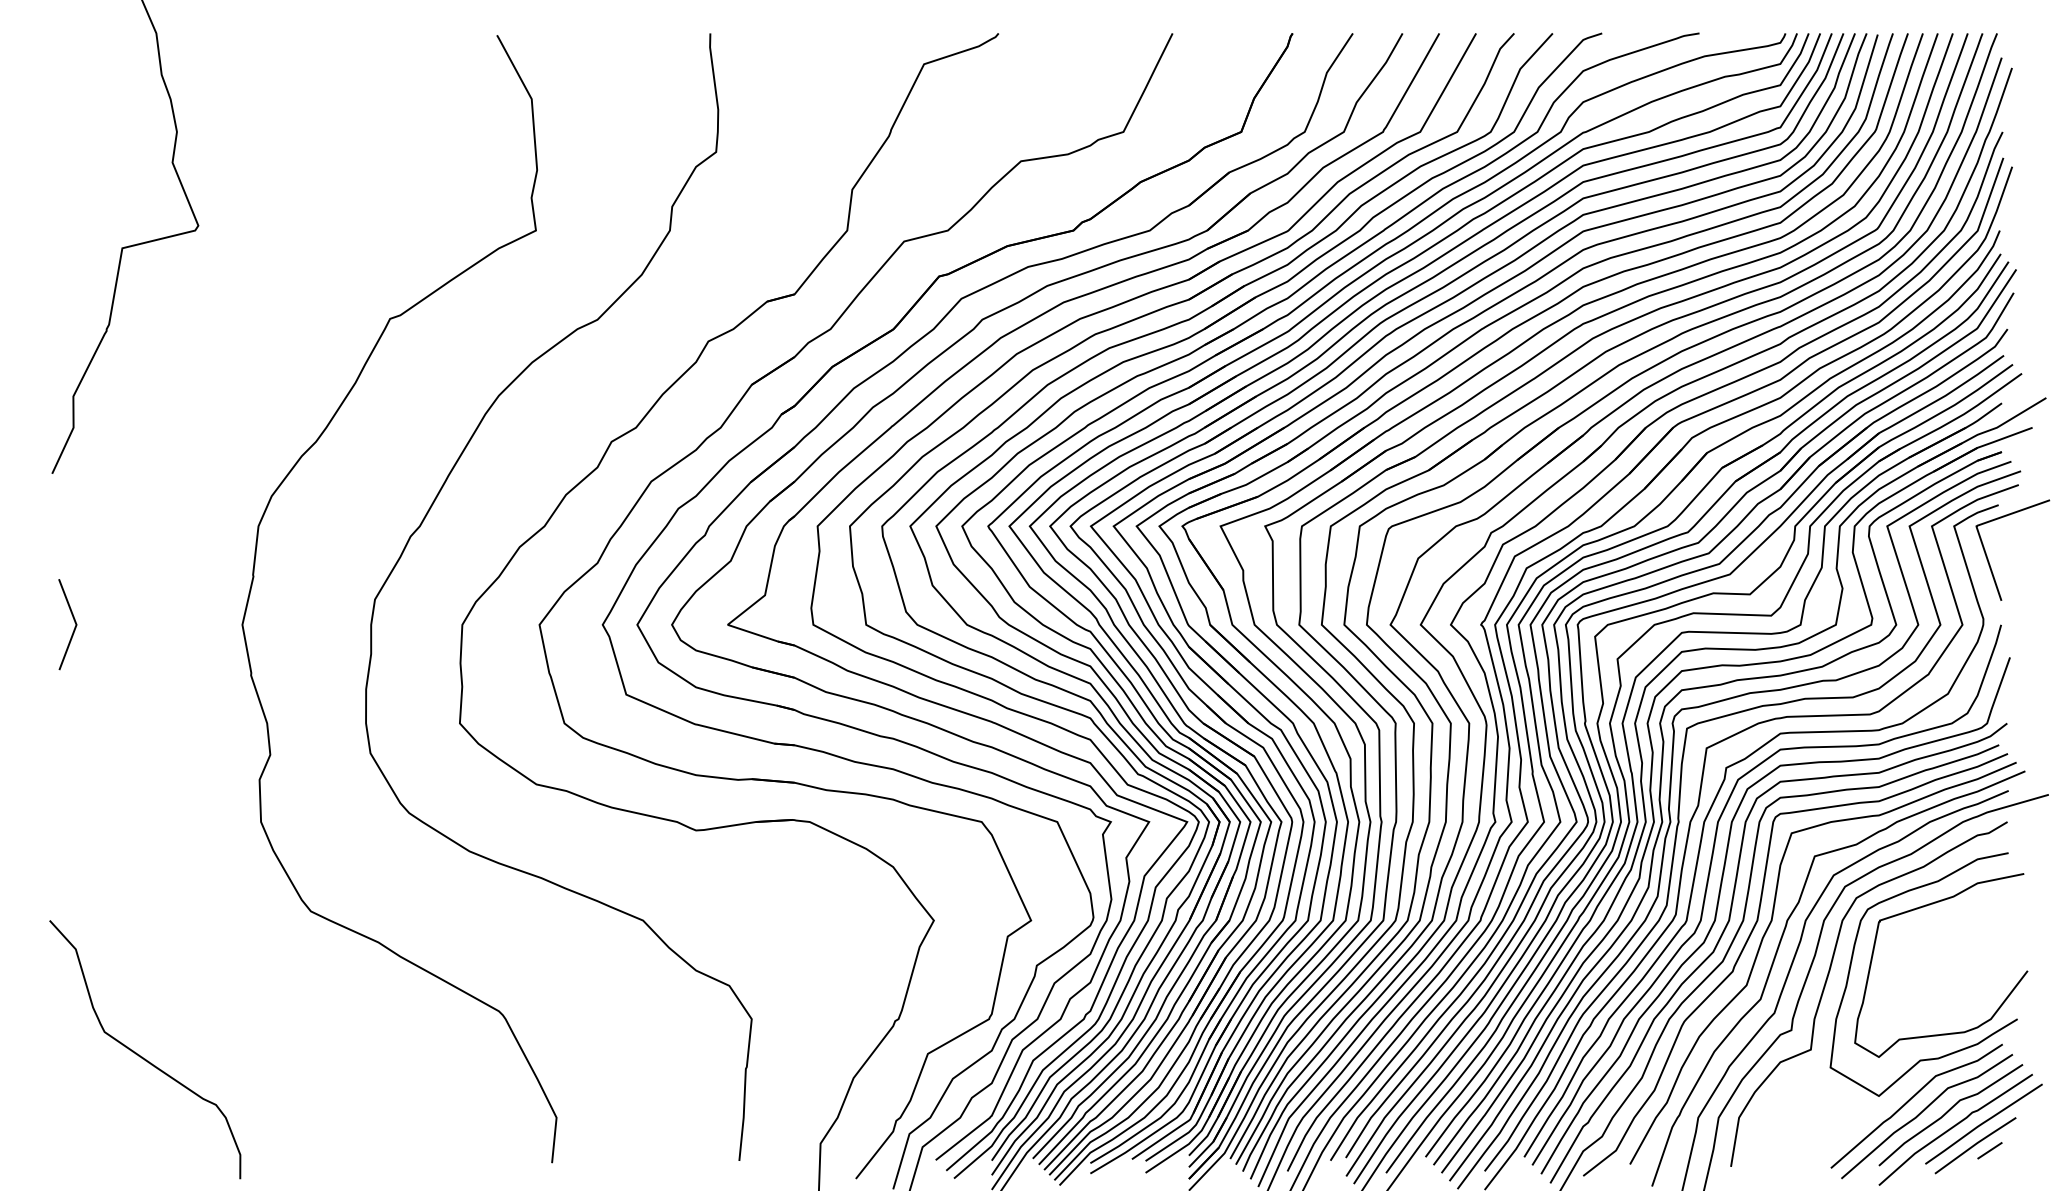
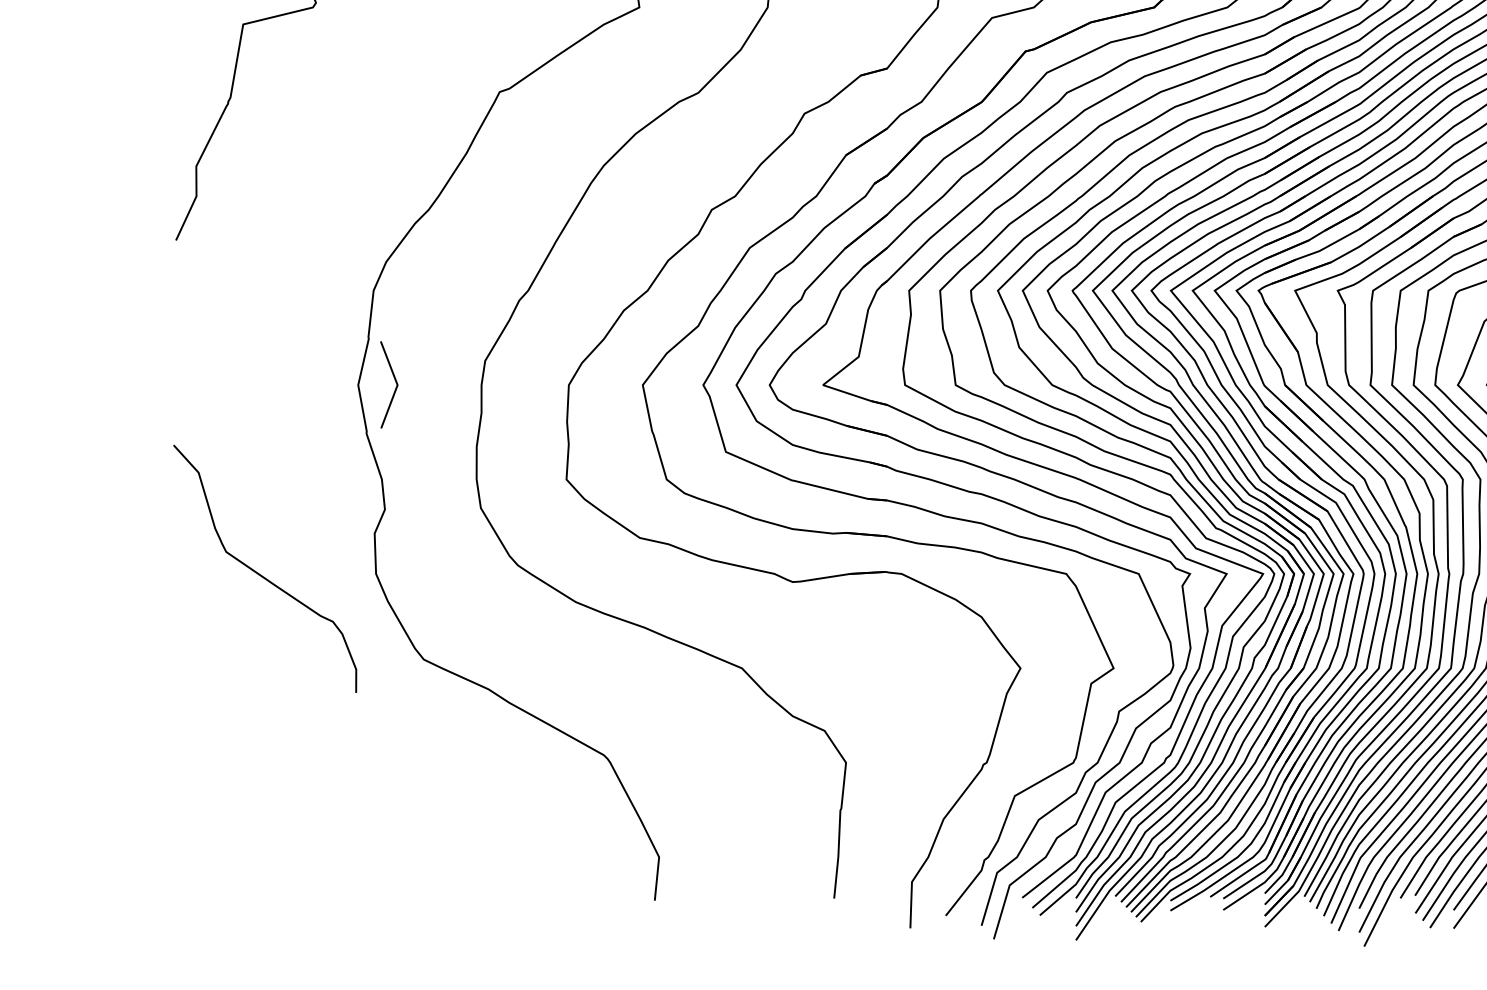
line: (73, 620) -> (394, 380), moved
curve: (142, 1056) -> (262, 575), moved

